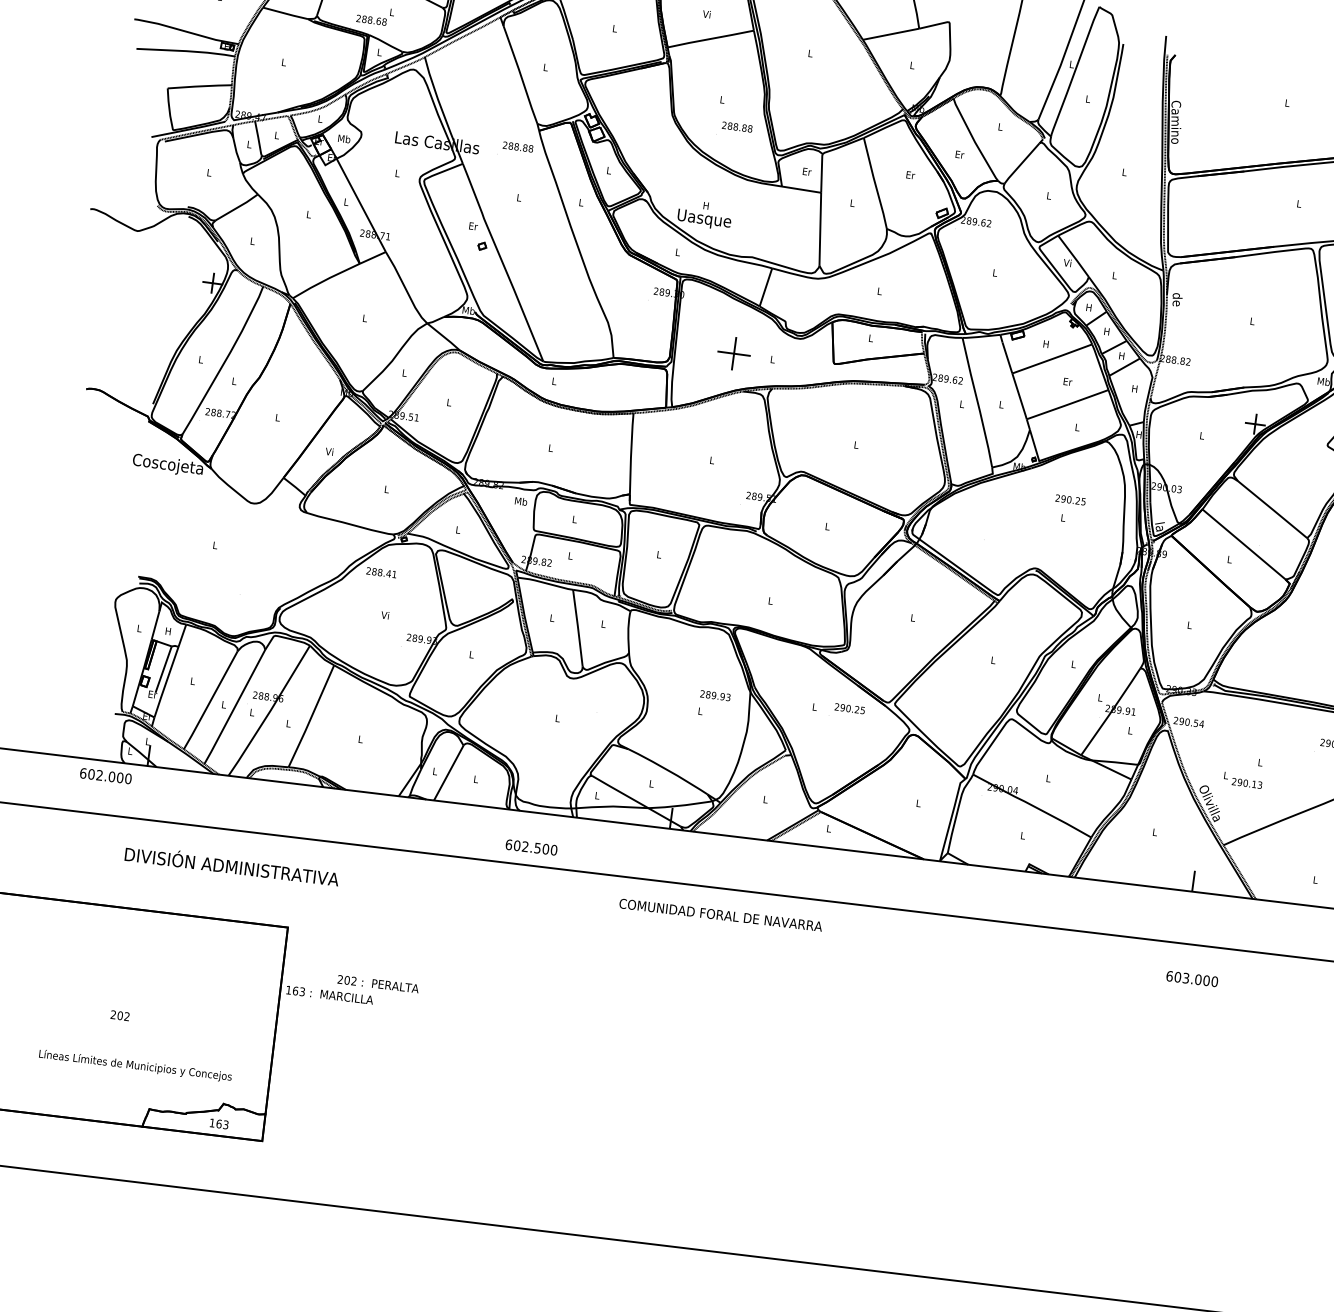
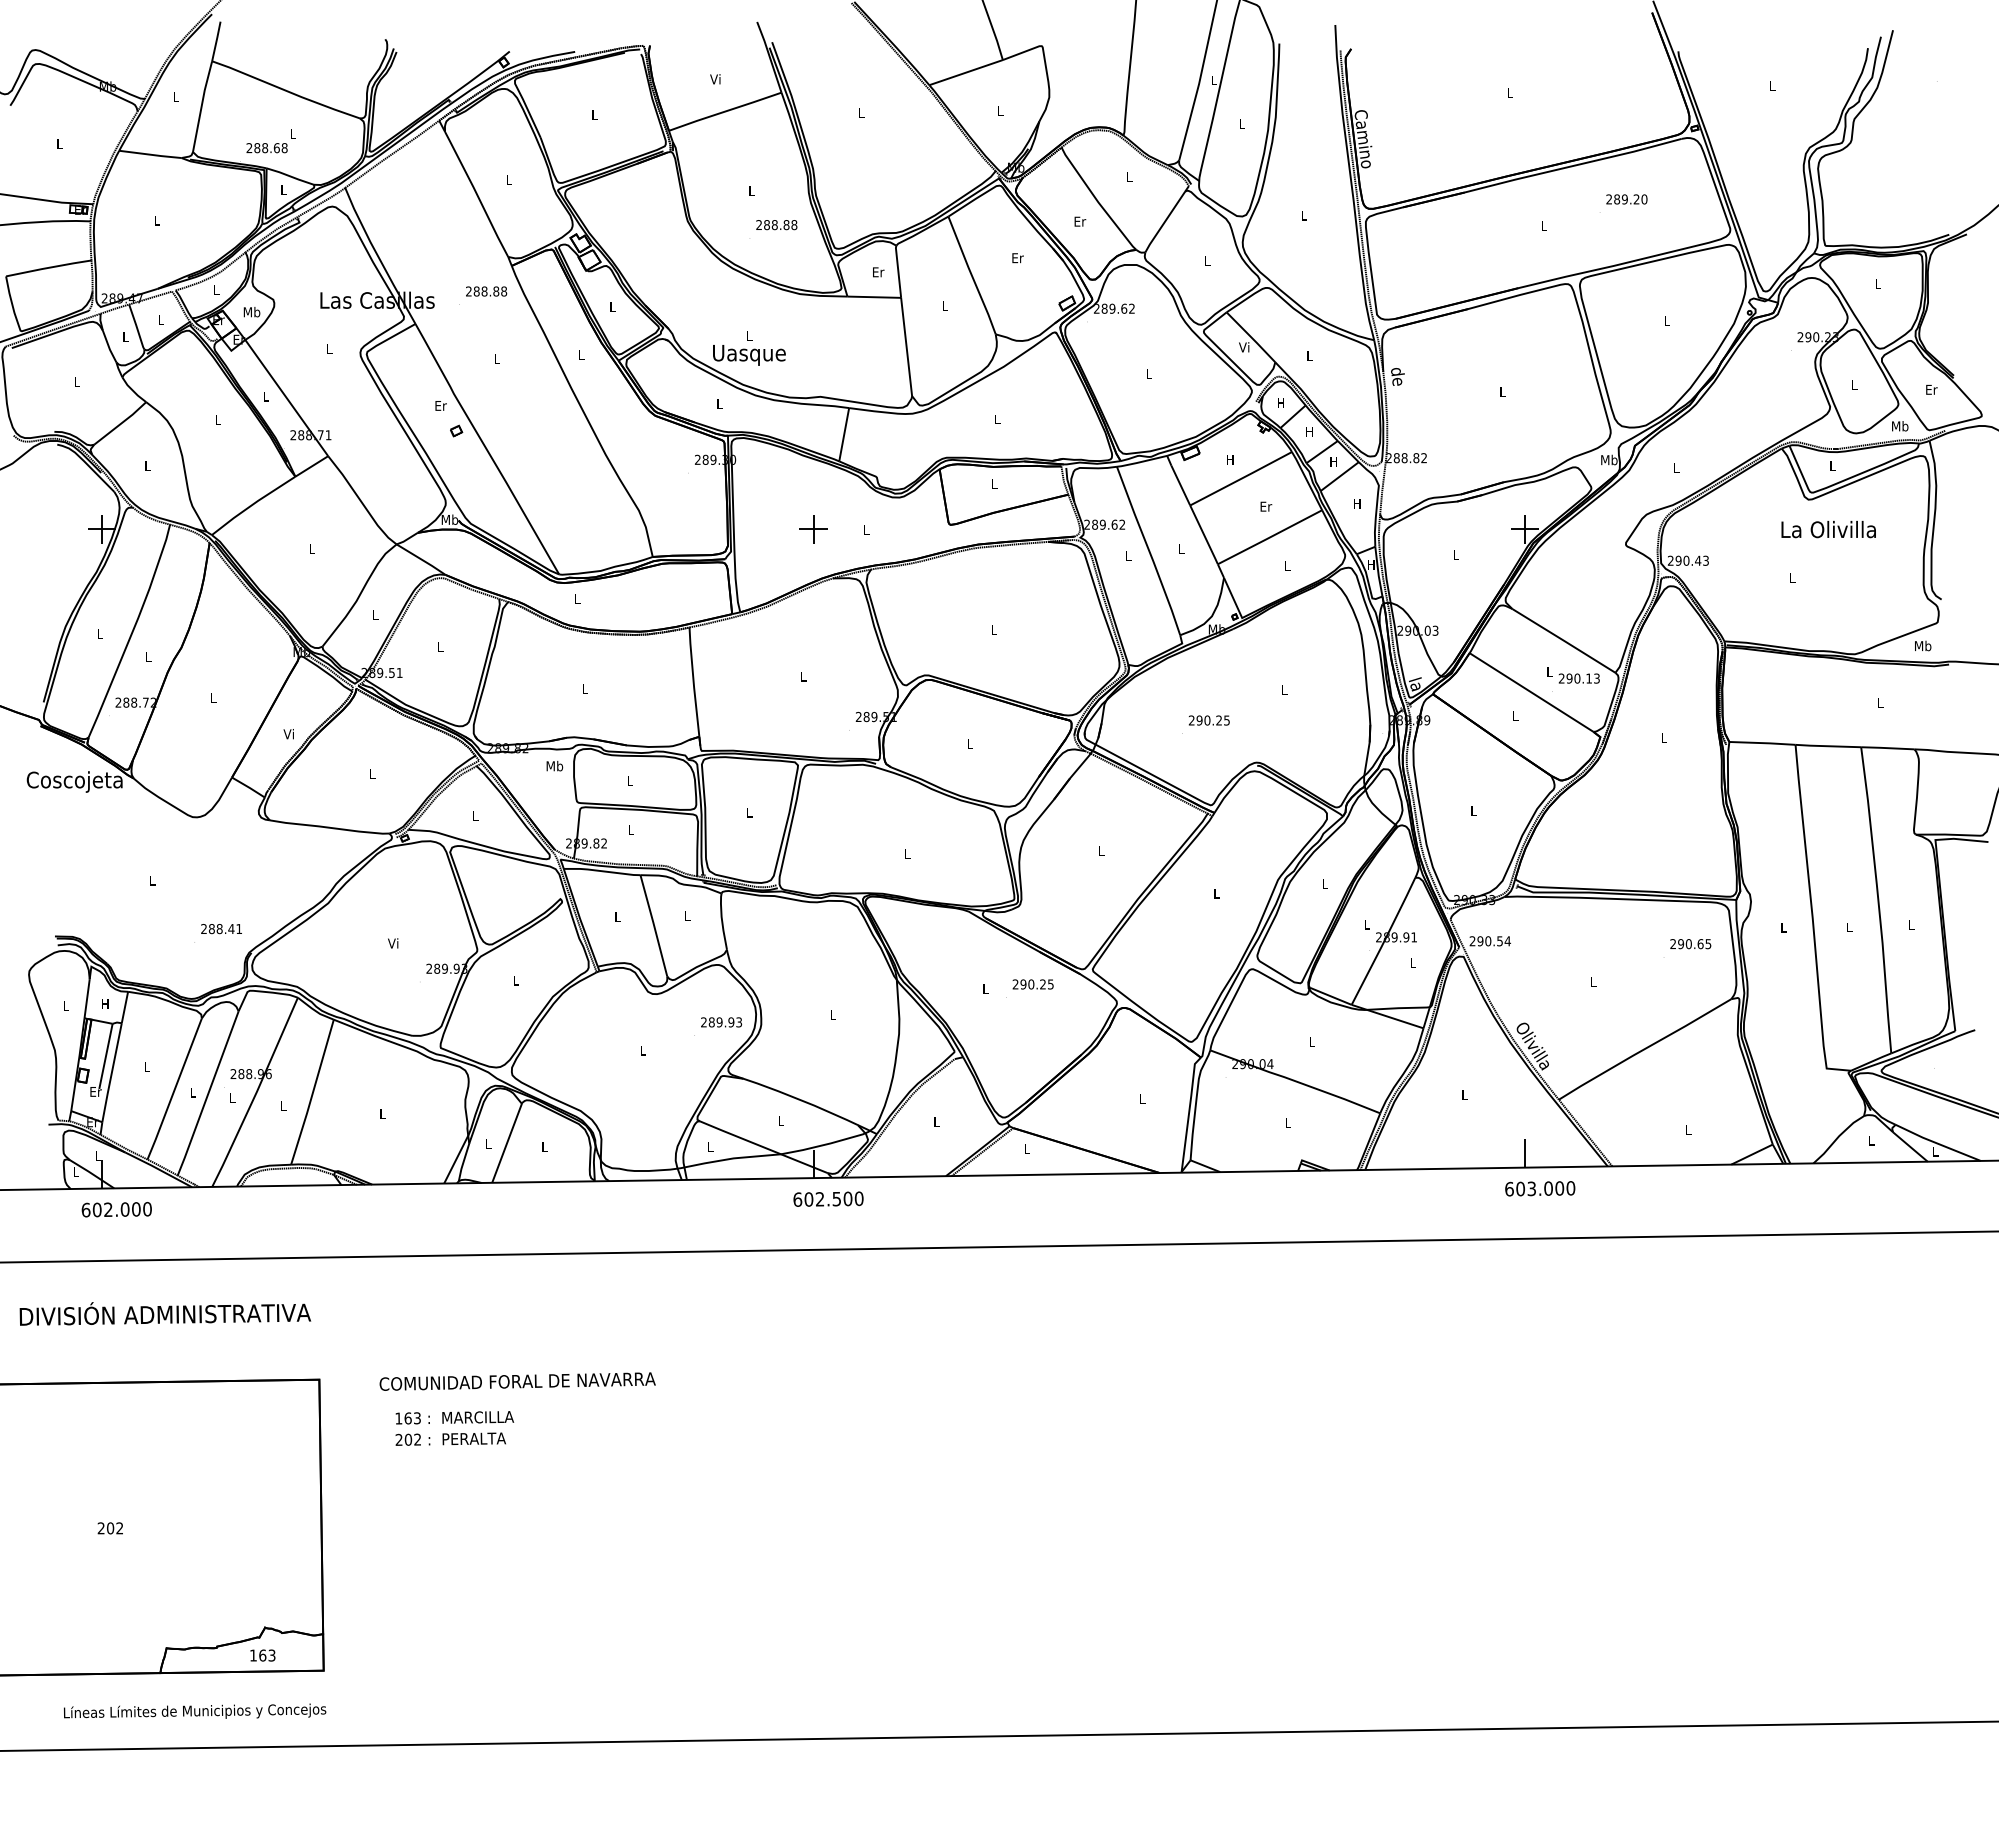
text: (706, 205) -> (749, 335), H -> L
part: (734, 353) -> (813, 529), size x0.62
text: (1070, 499) -> (1208, 720), moved
text: (381, 573) -> (221, 929), moved
text: (715, 695) -> (721, 1022), moved
text: (105, 775) -> (116, 1209), moved
text: (1243, 780) -> (1573, 675), moved
text: (531, 846) -> (828, 1198), moved
text: (232, 866) -> (165, 1313), moved
text: (720, 915) -> (517, 1381), moved
text: (1192, 978) -> (1540, 1188), moved
text: (329, 994) -> (454, 1417), moved
text: (135, 1064) -> (195, 1710), moved

